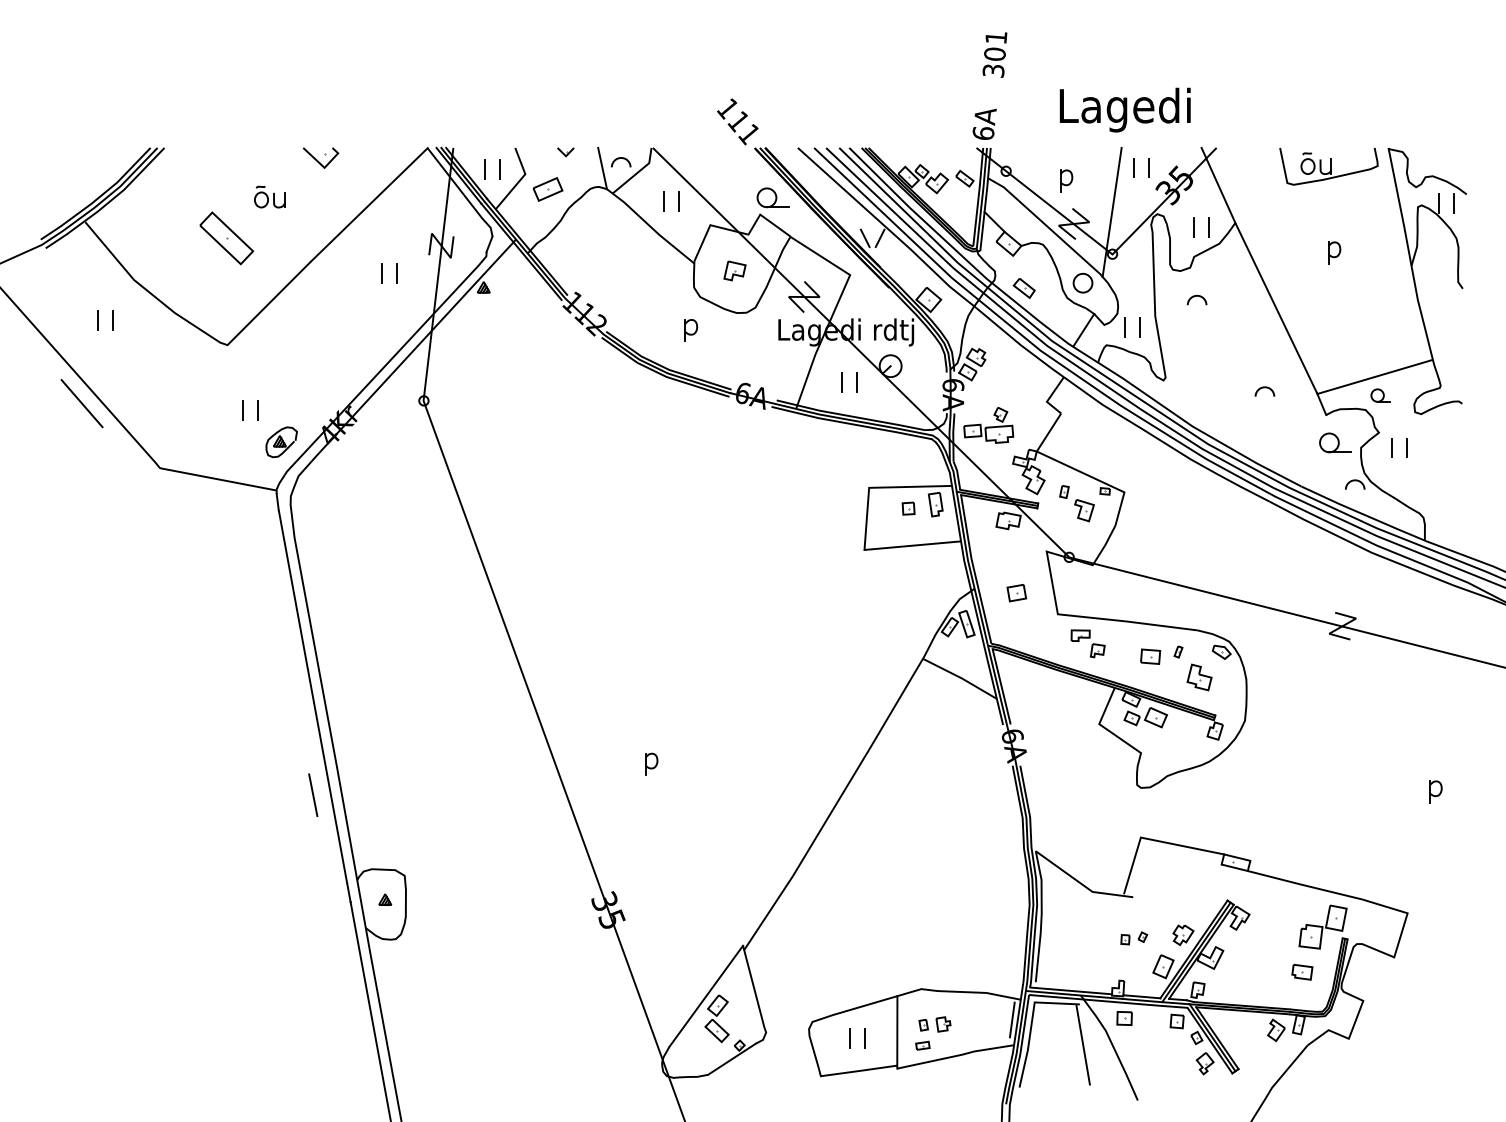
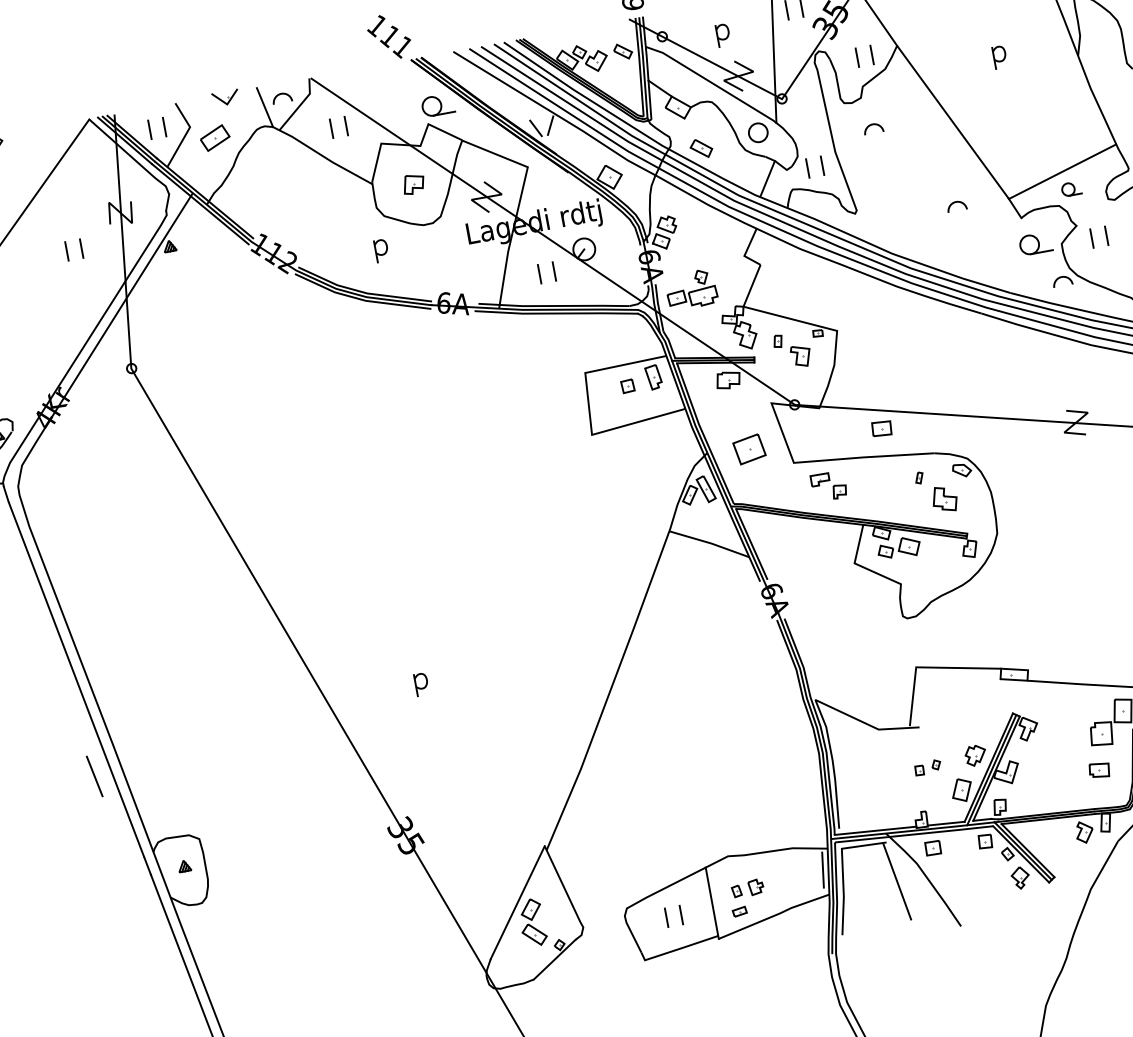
part: (565, 152) -> (225, 98), size x1.6
part: (1016, 593) -> (749, 450), size x1.6
part: (1150, 656) -> (881, 428), moved

